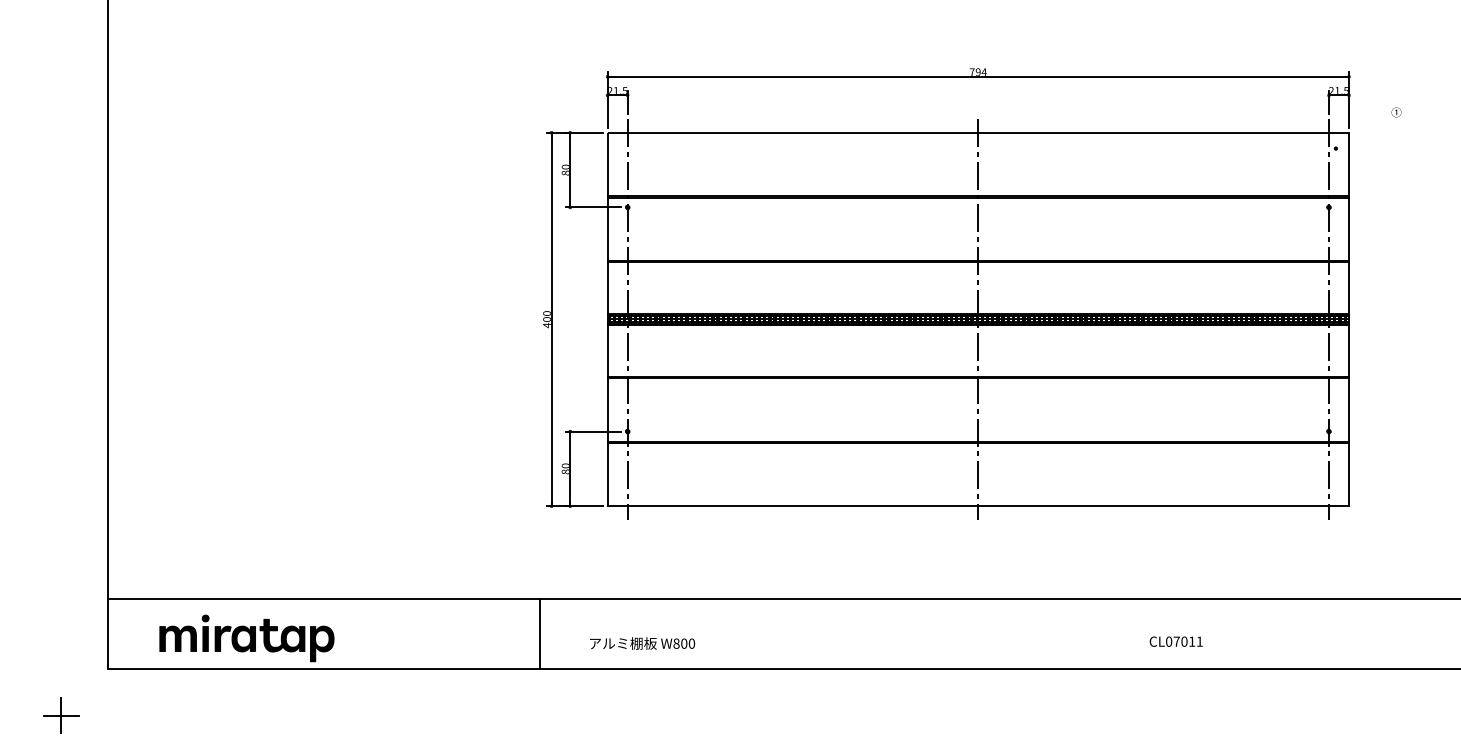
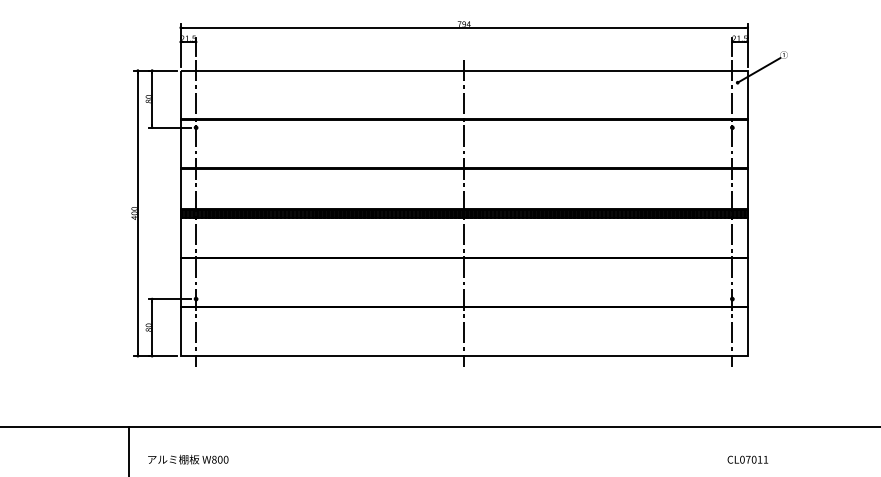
line: (1363, 132) -> (758, 70), added
text: (1175, 641) -> (747, 459), moved
text: (642, 643) -> (188, 459), moved

